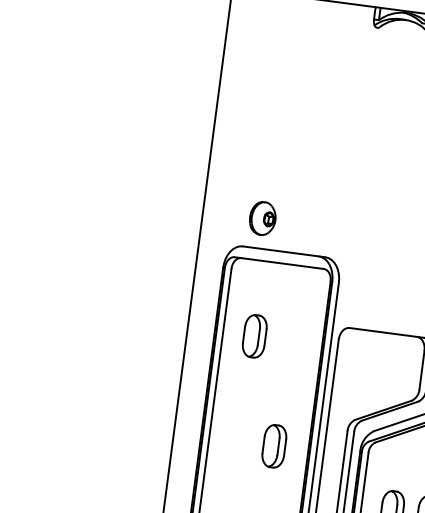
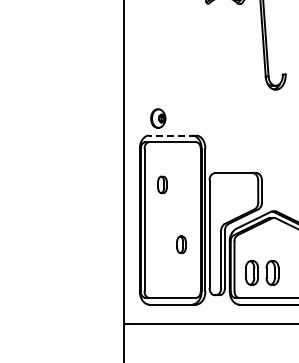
line: (283, 251) -> (172, 135), solid -> dashed
part: (254, 335) -> (162, 184), size x0.7
part: (274, 445) -> (181, 244), size x0.7

